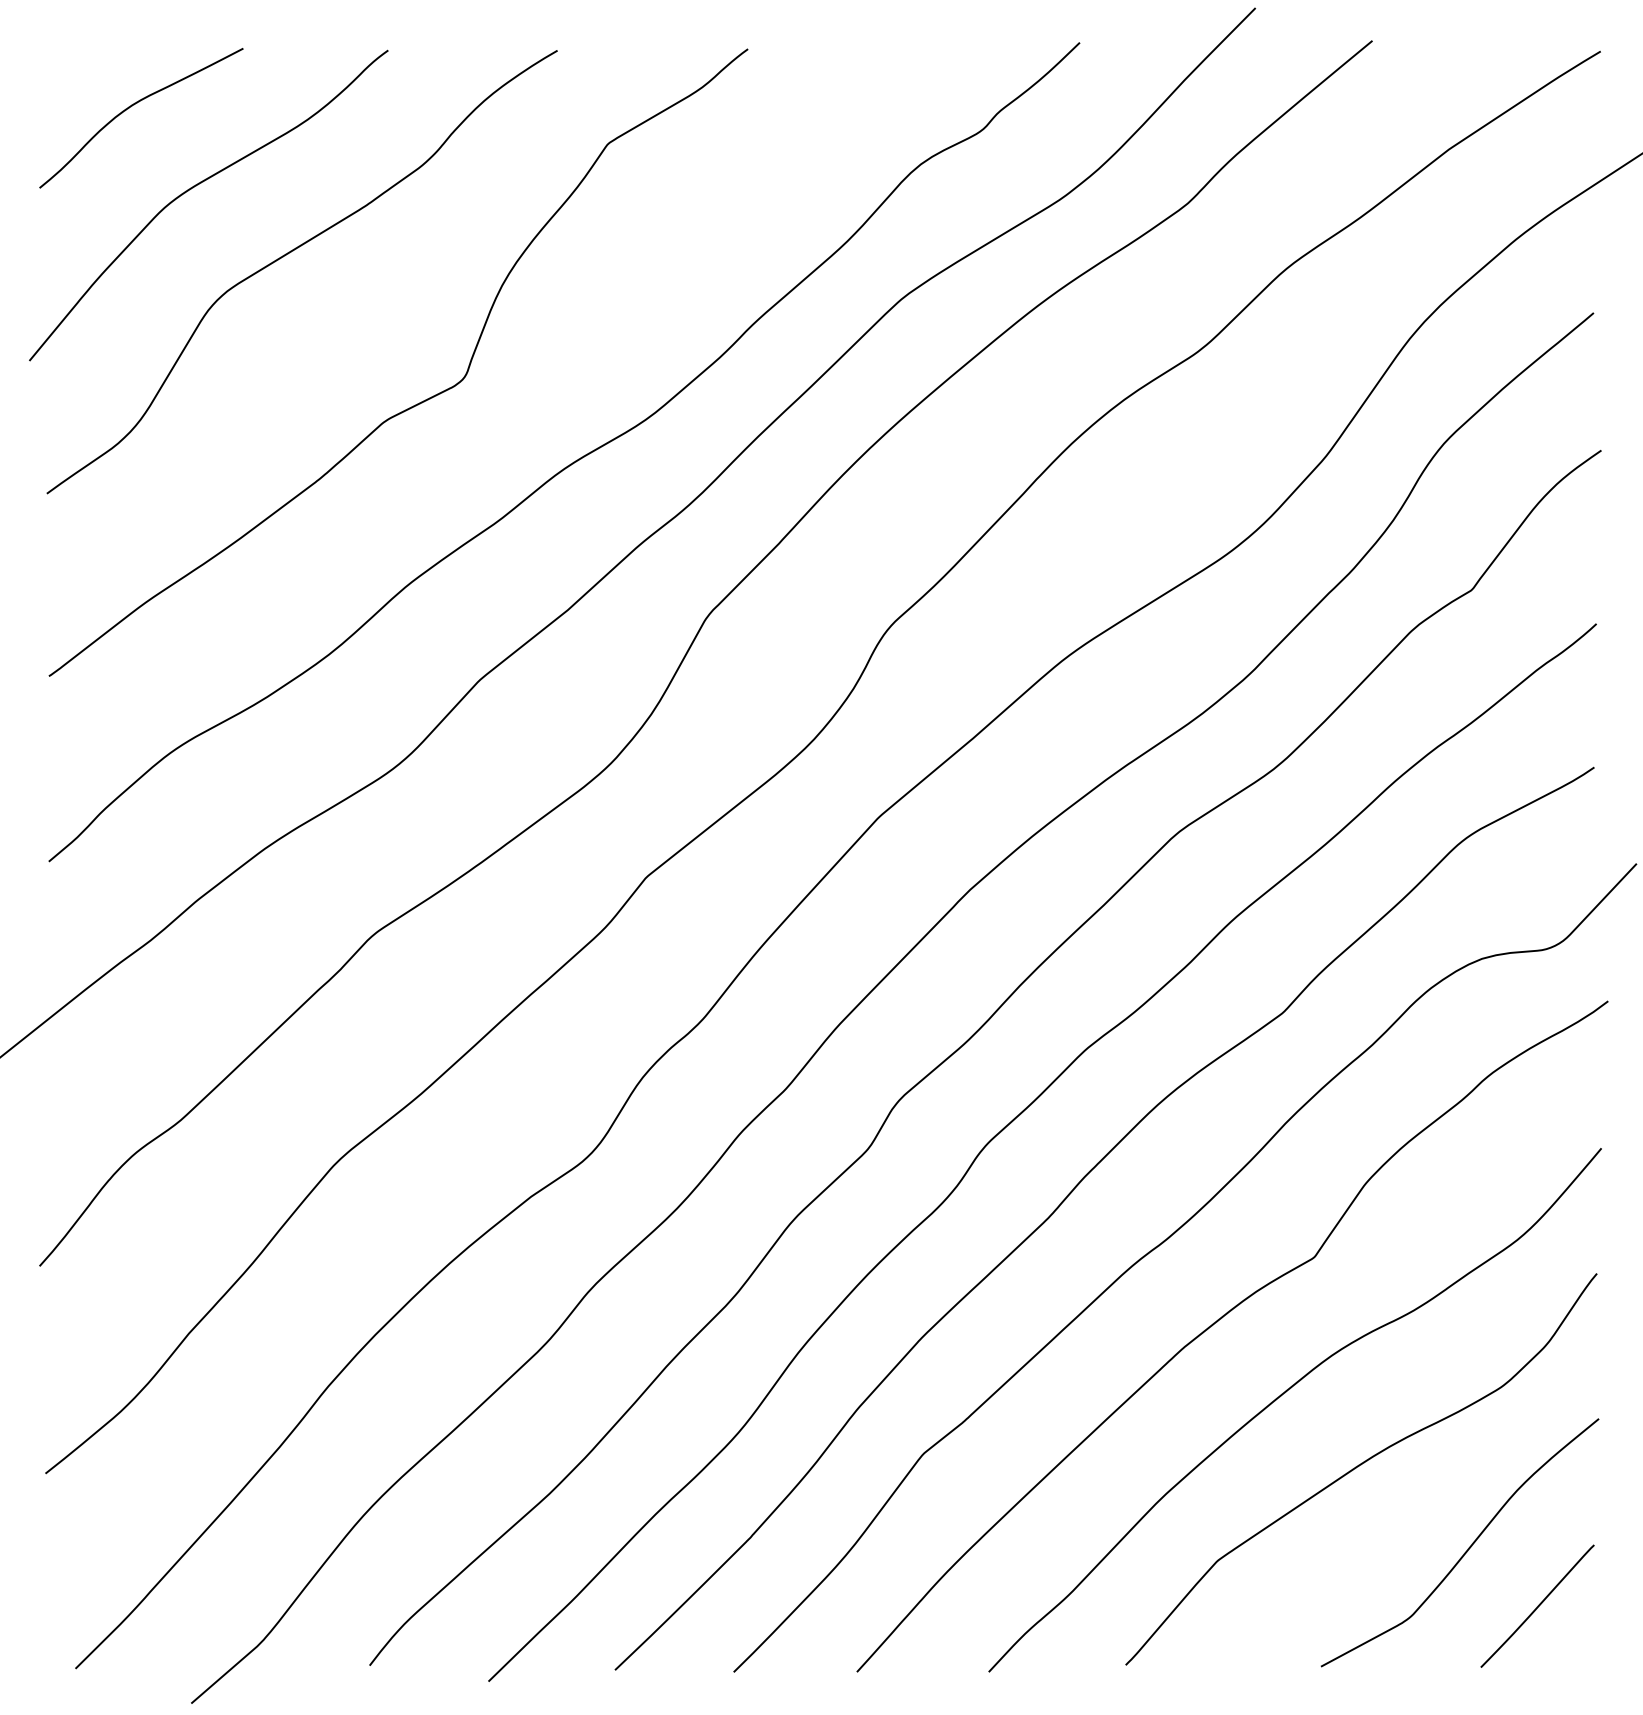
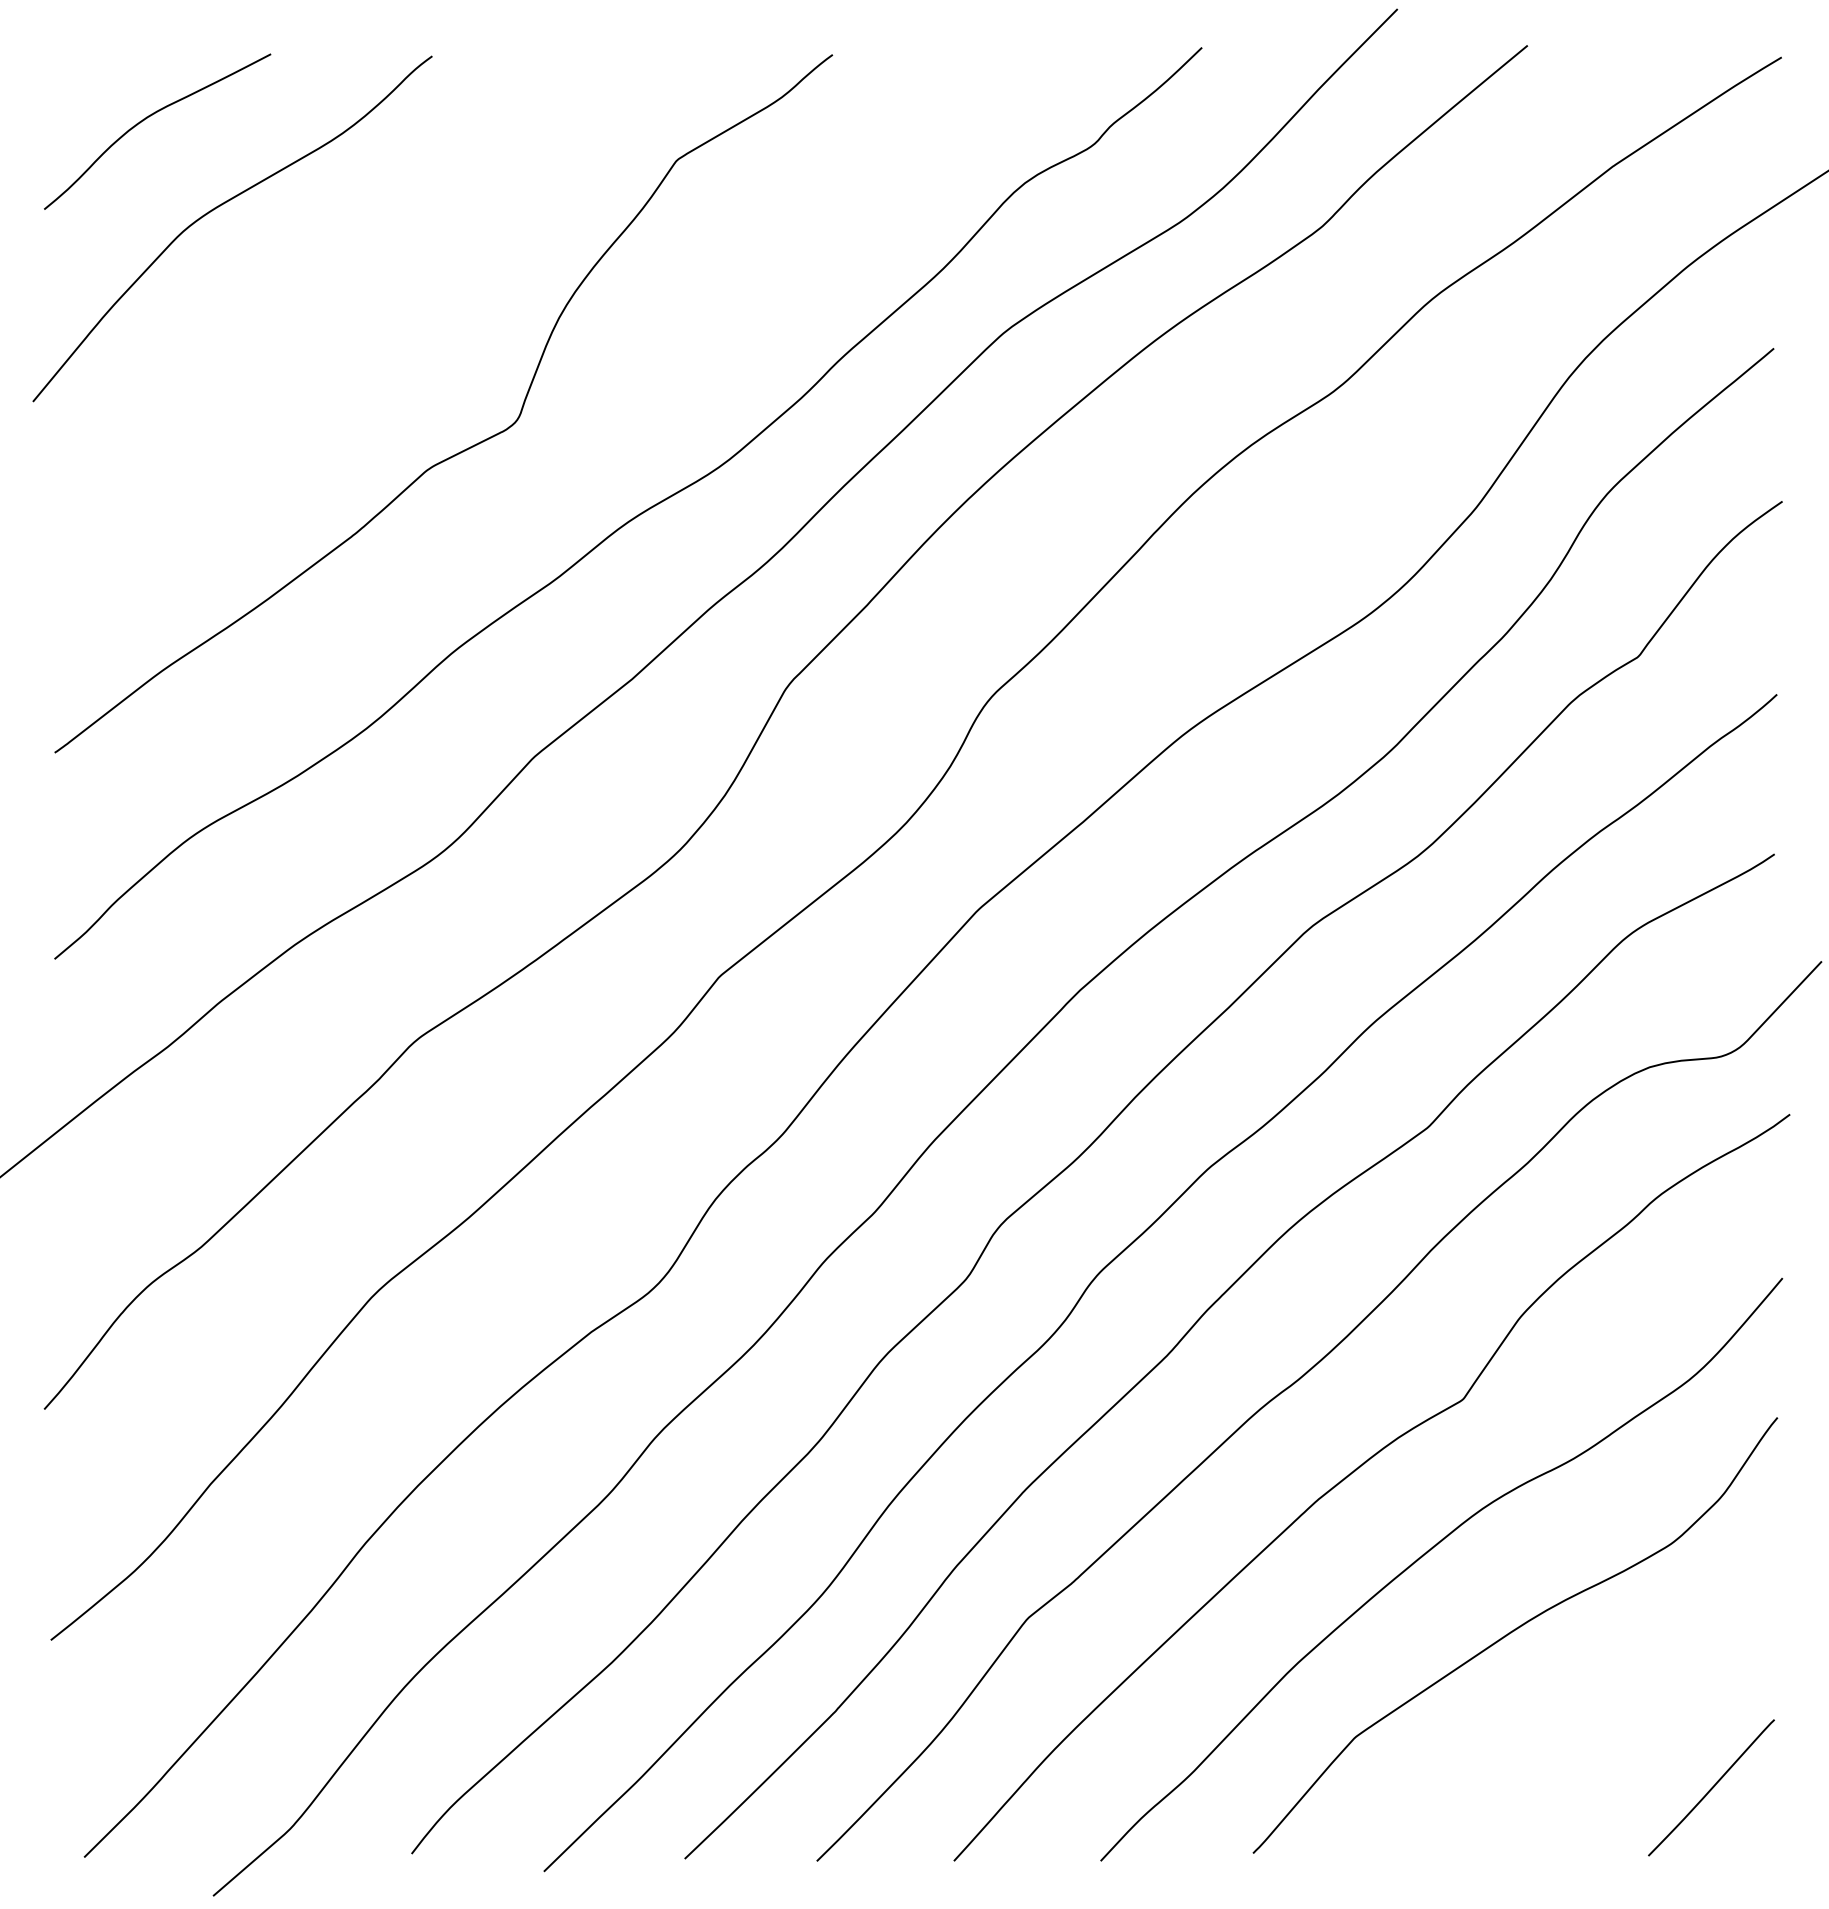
curve: (289, 253) -> (322, 282), removed
curve: (1469, 1546) -> (1635, 1721), removed

